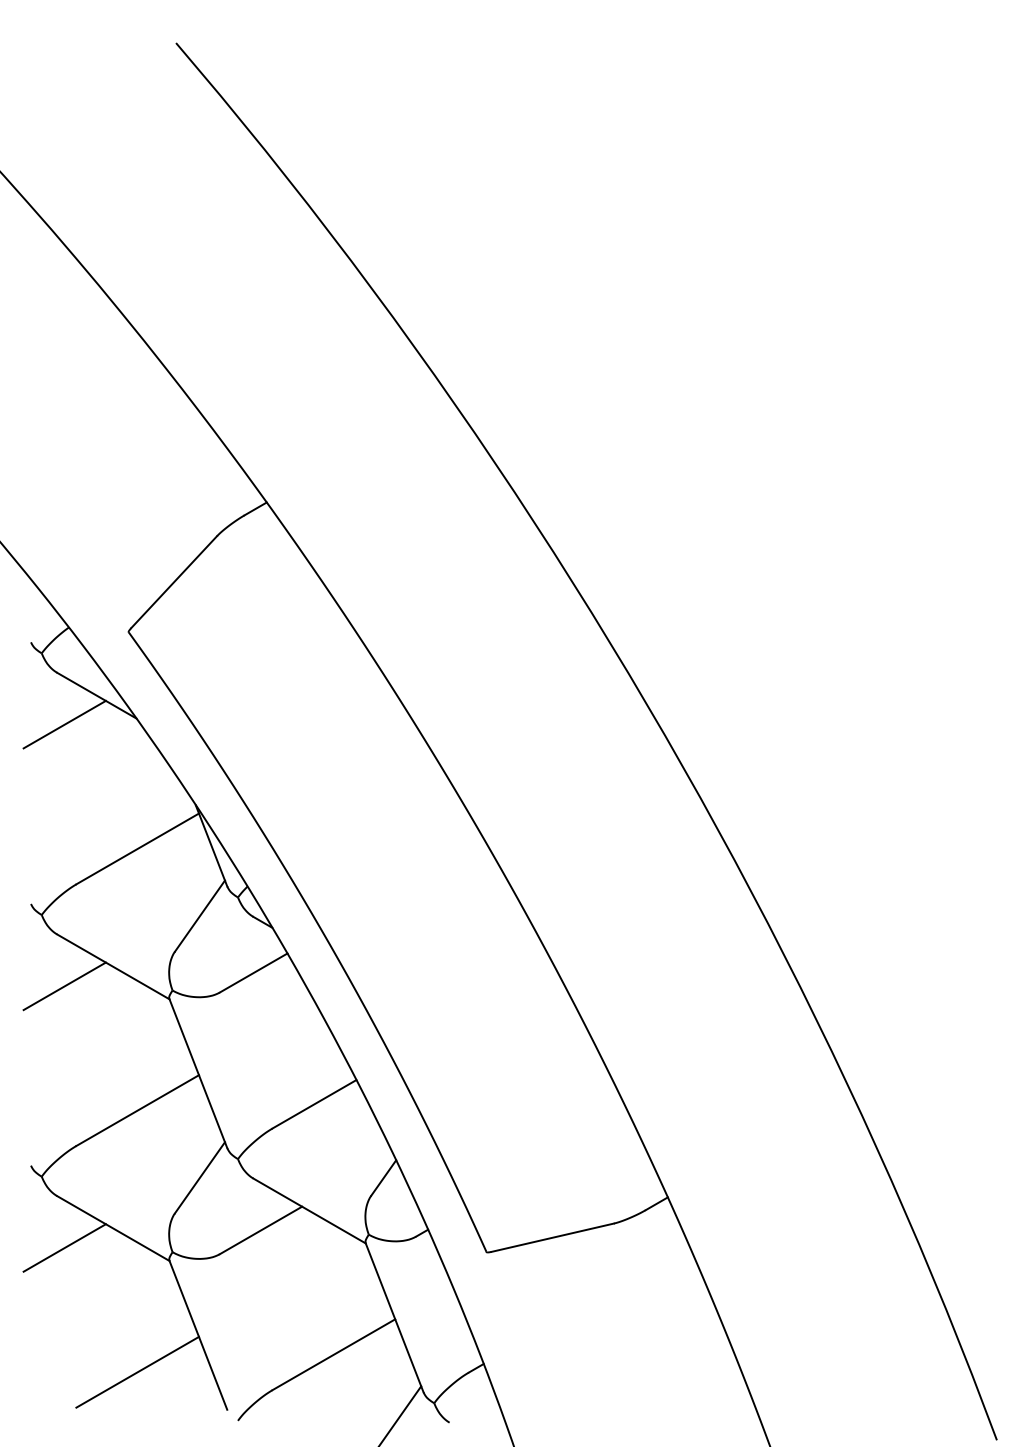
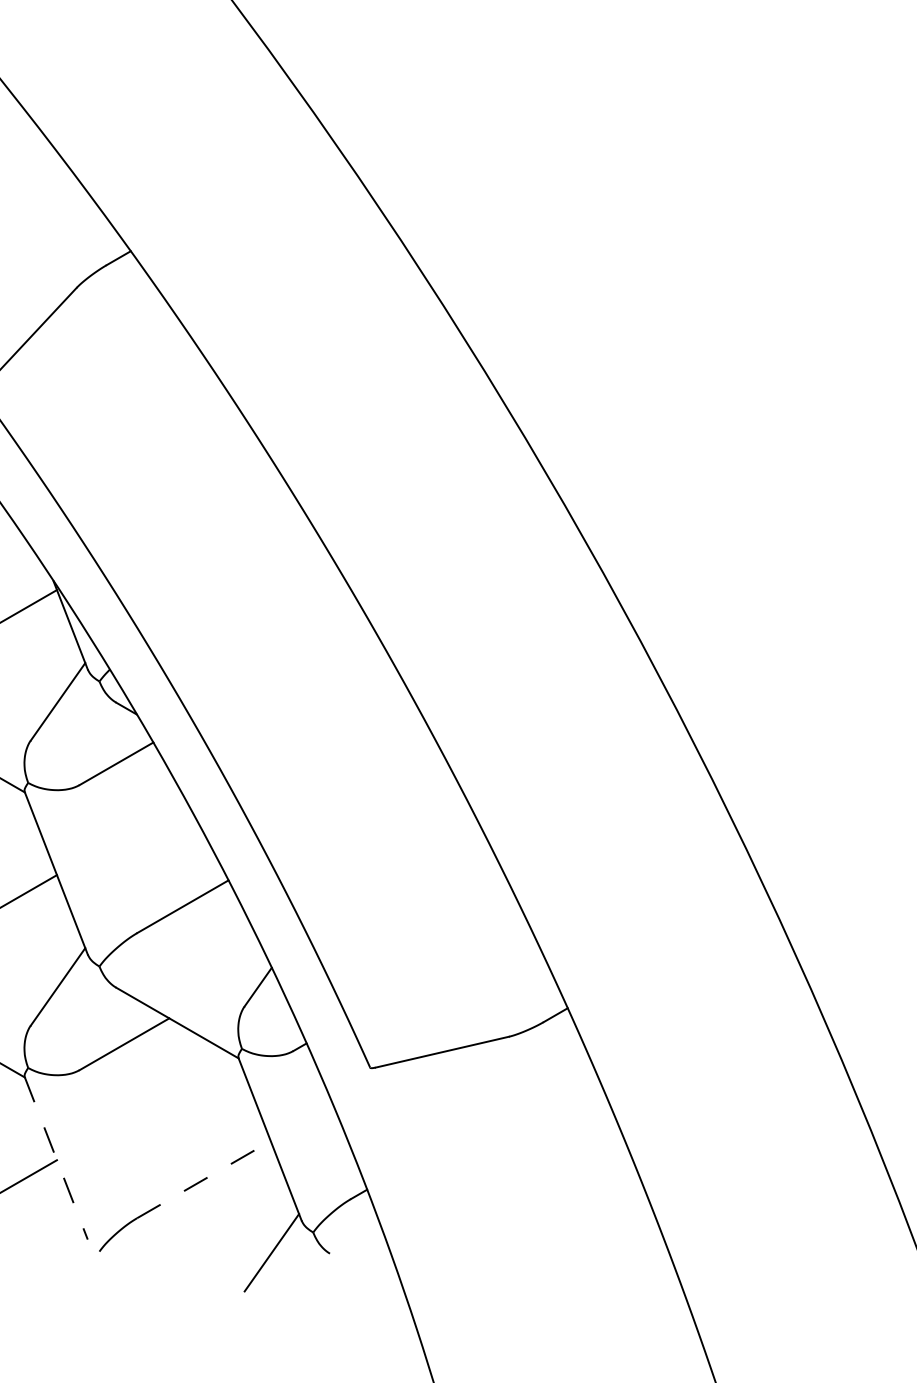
line: (198, 1335) -> (56, 1158), solid -> dashed
line: (333, 1354) -> (203, 1179), solid -> dashed

